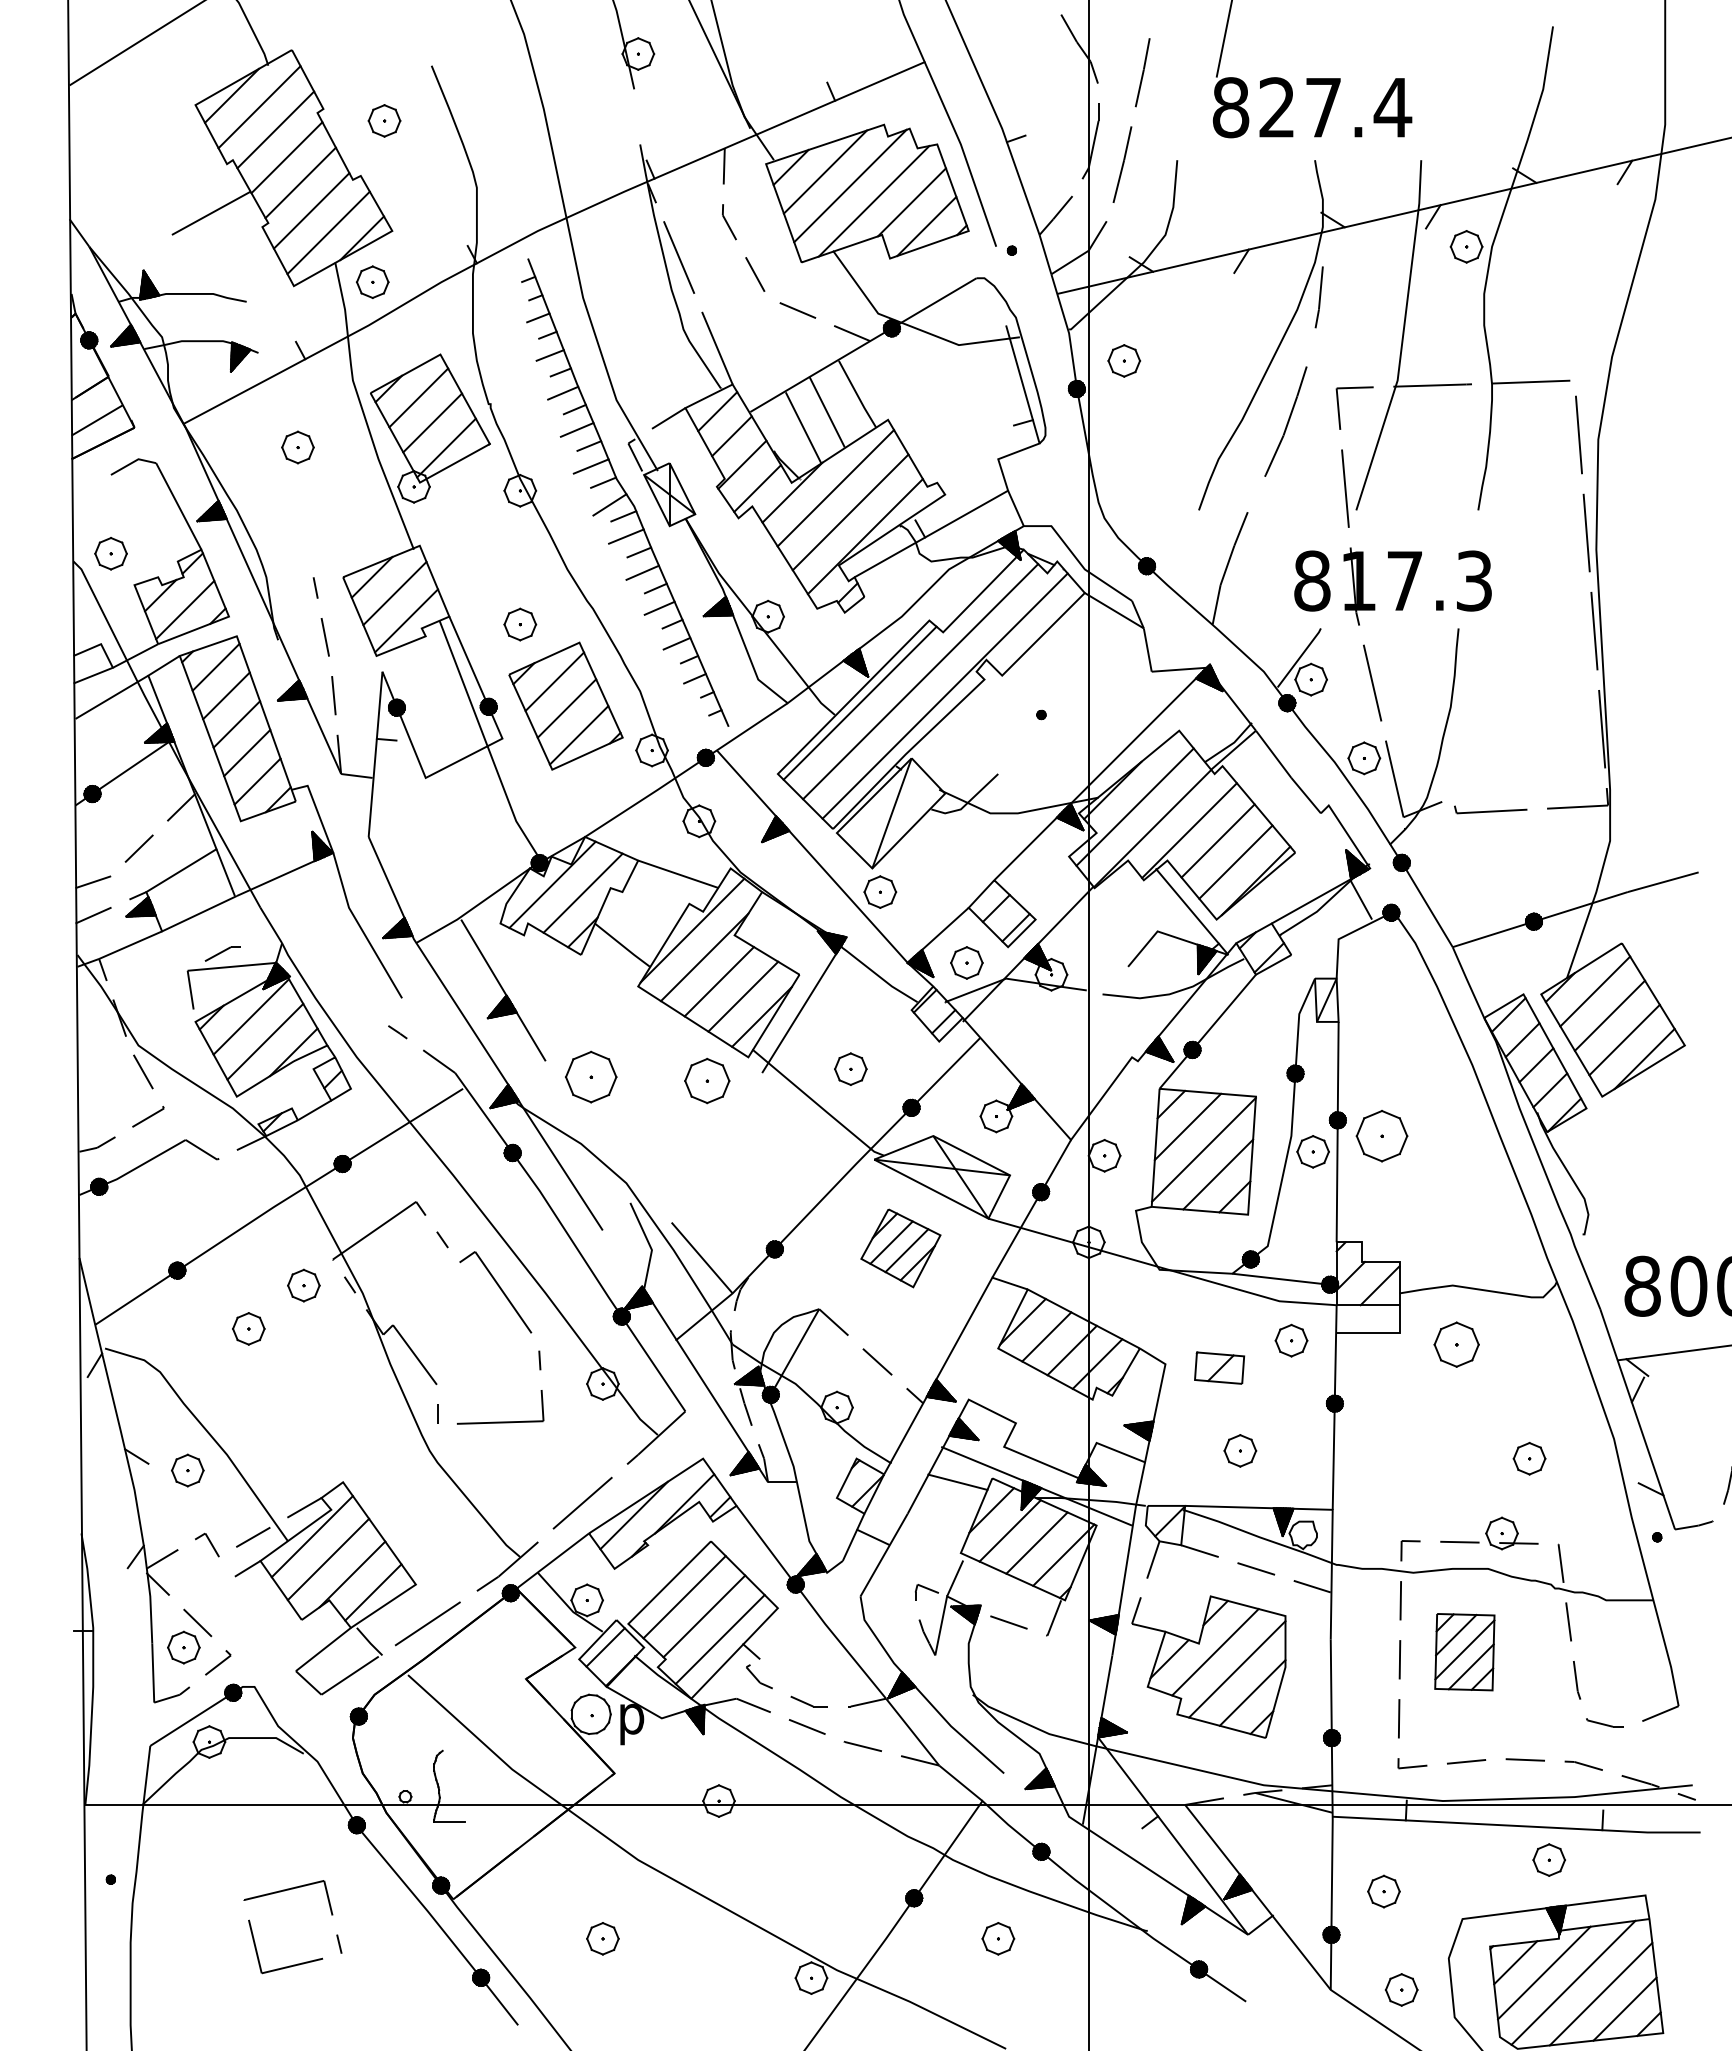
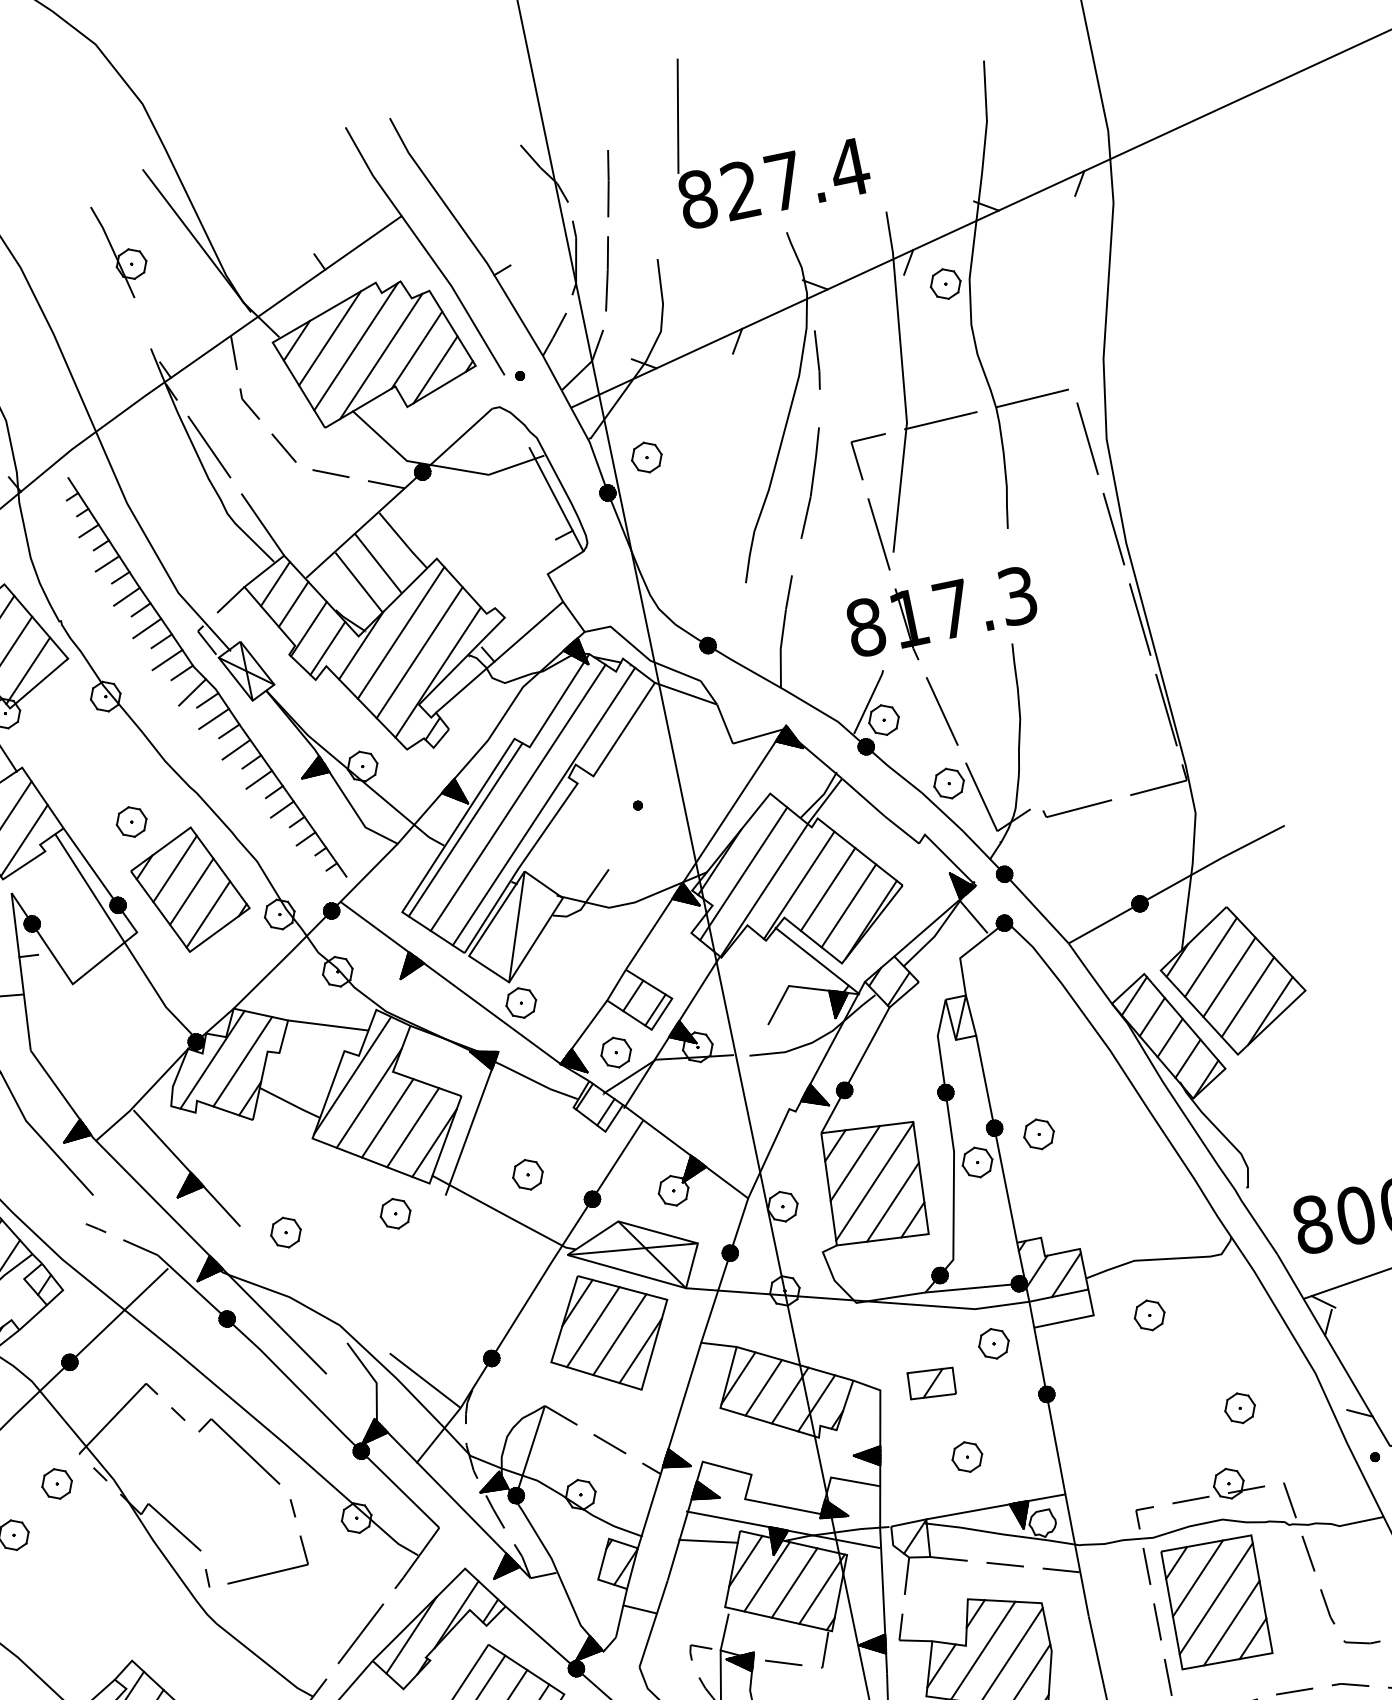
part: (590, 1076) -> (285, 1232), size x0.62
part: (706, 1080) -> (394, 1213), size x0.71
part: (1381, 1135) -> (1038, 1133), size x0.62
part: (900, 1248) -> (609, 1333), size x1.67
part: (1456, 1344) -> (1149, 1315), size x0.71
part: (1464, 1651) -> (1216, 1601), size x1.67

